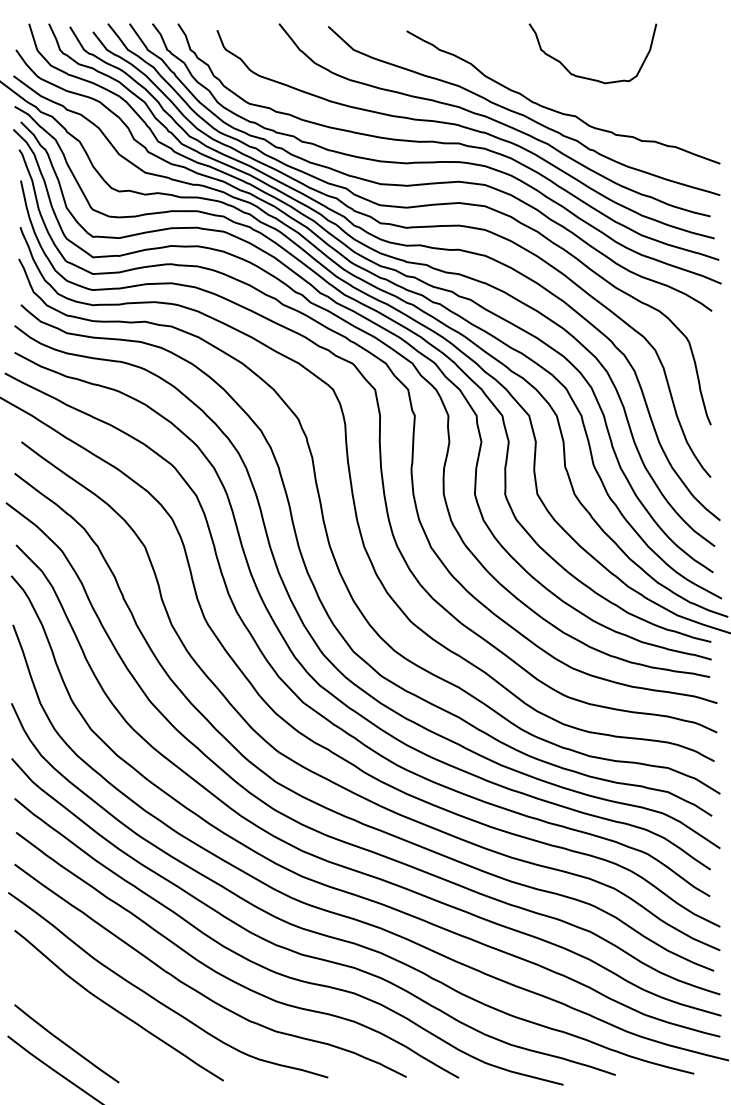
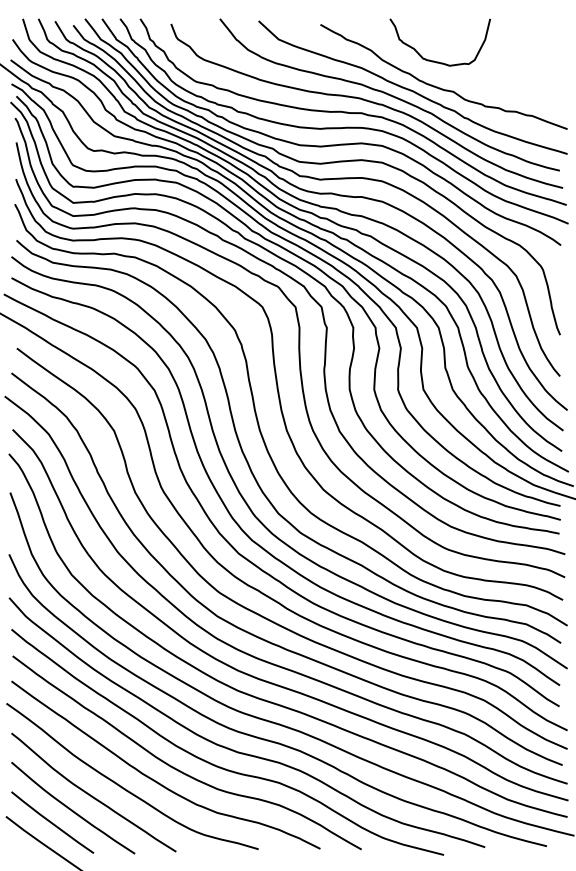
curve: (585, 76) -> (434, 60), moved
curve: (92, 1027) -> (72, 809), added

